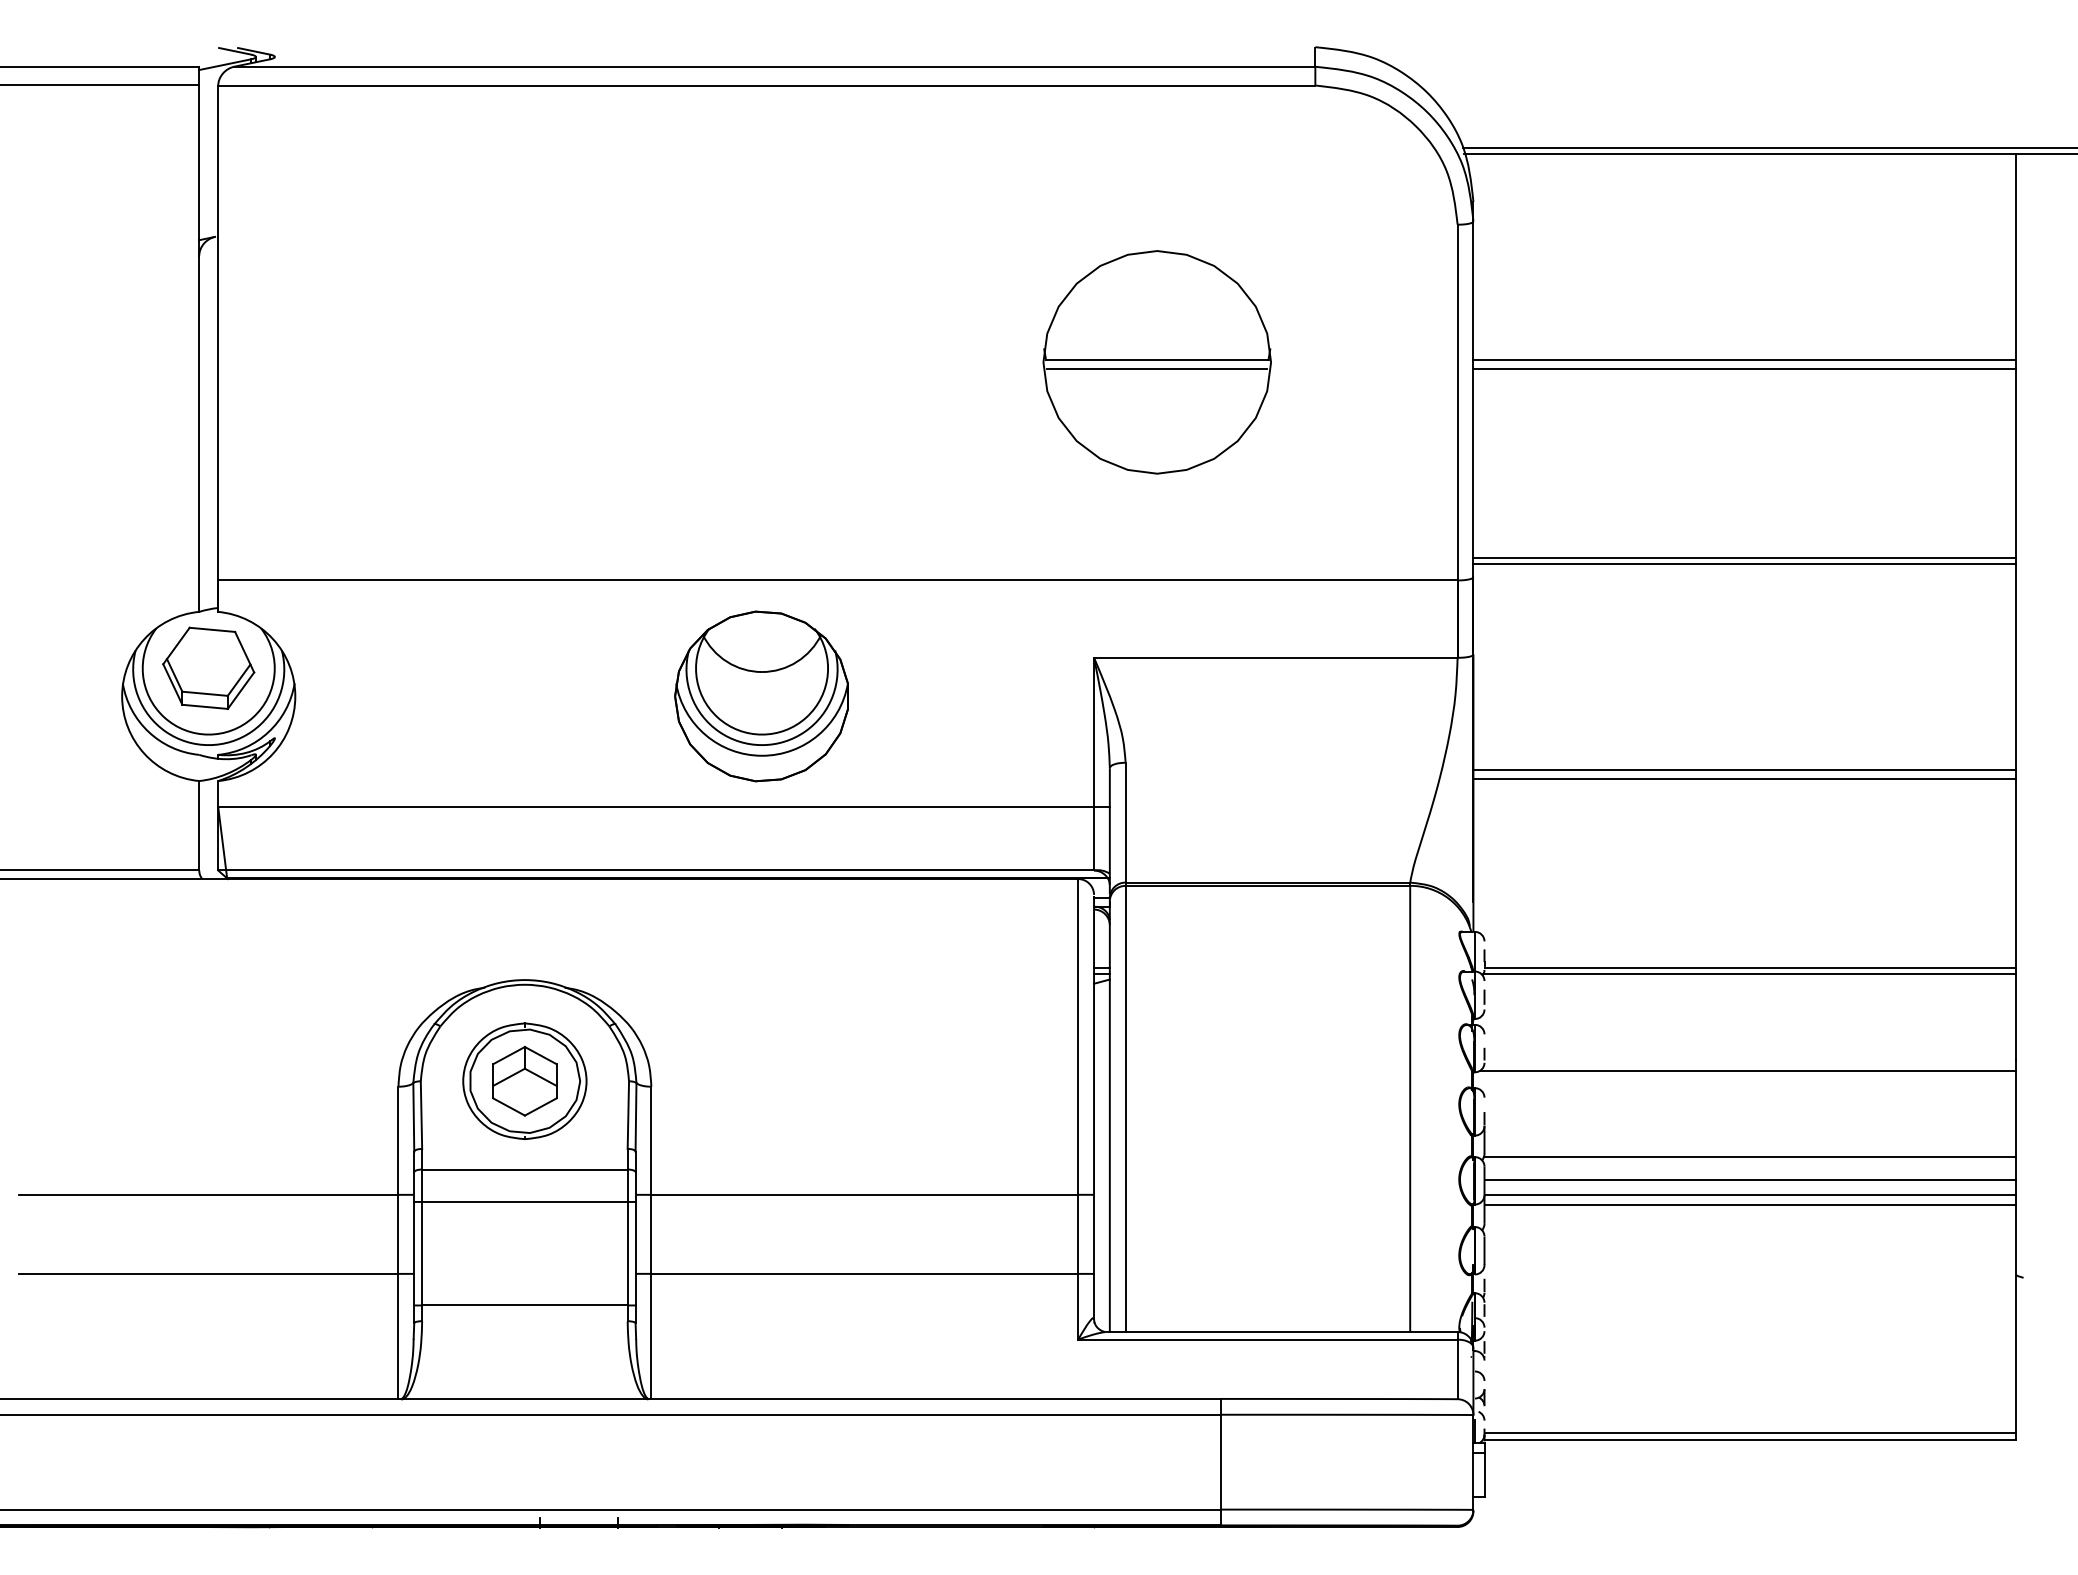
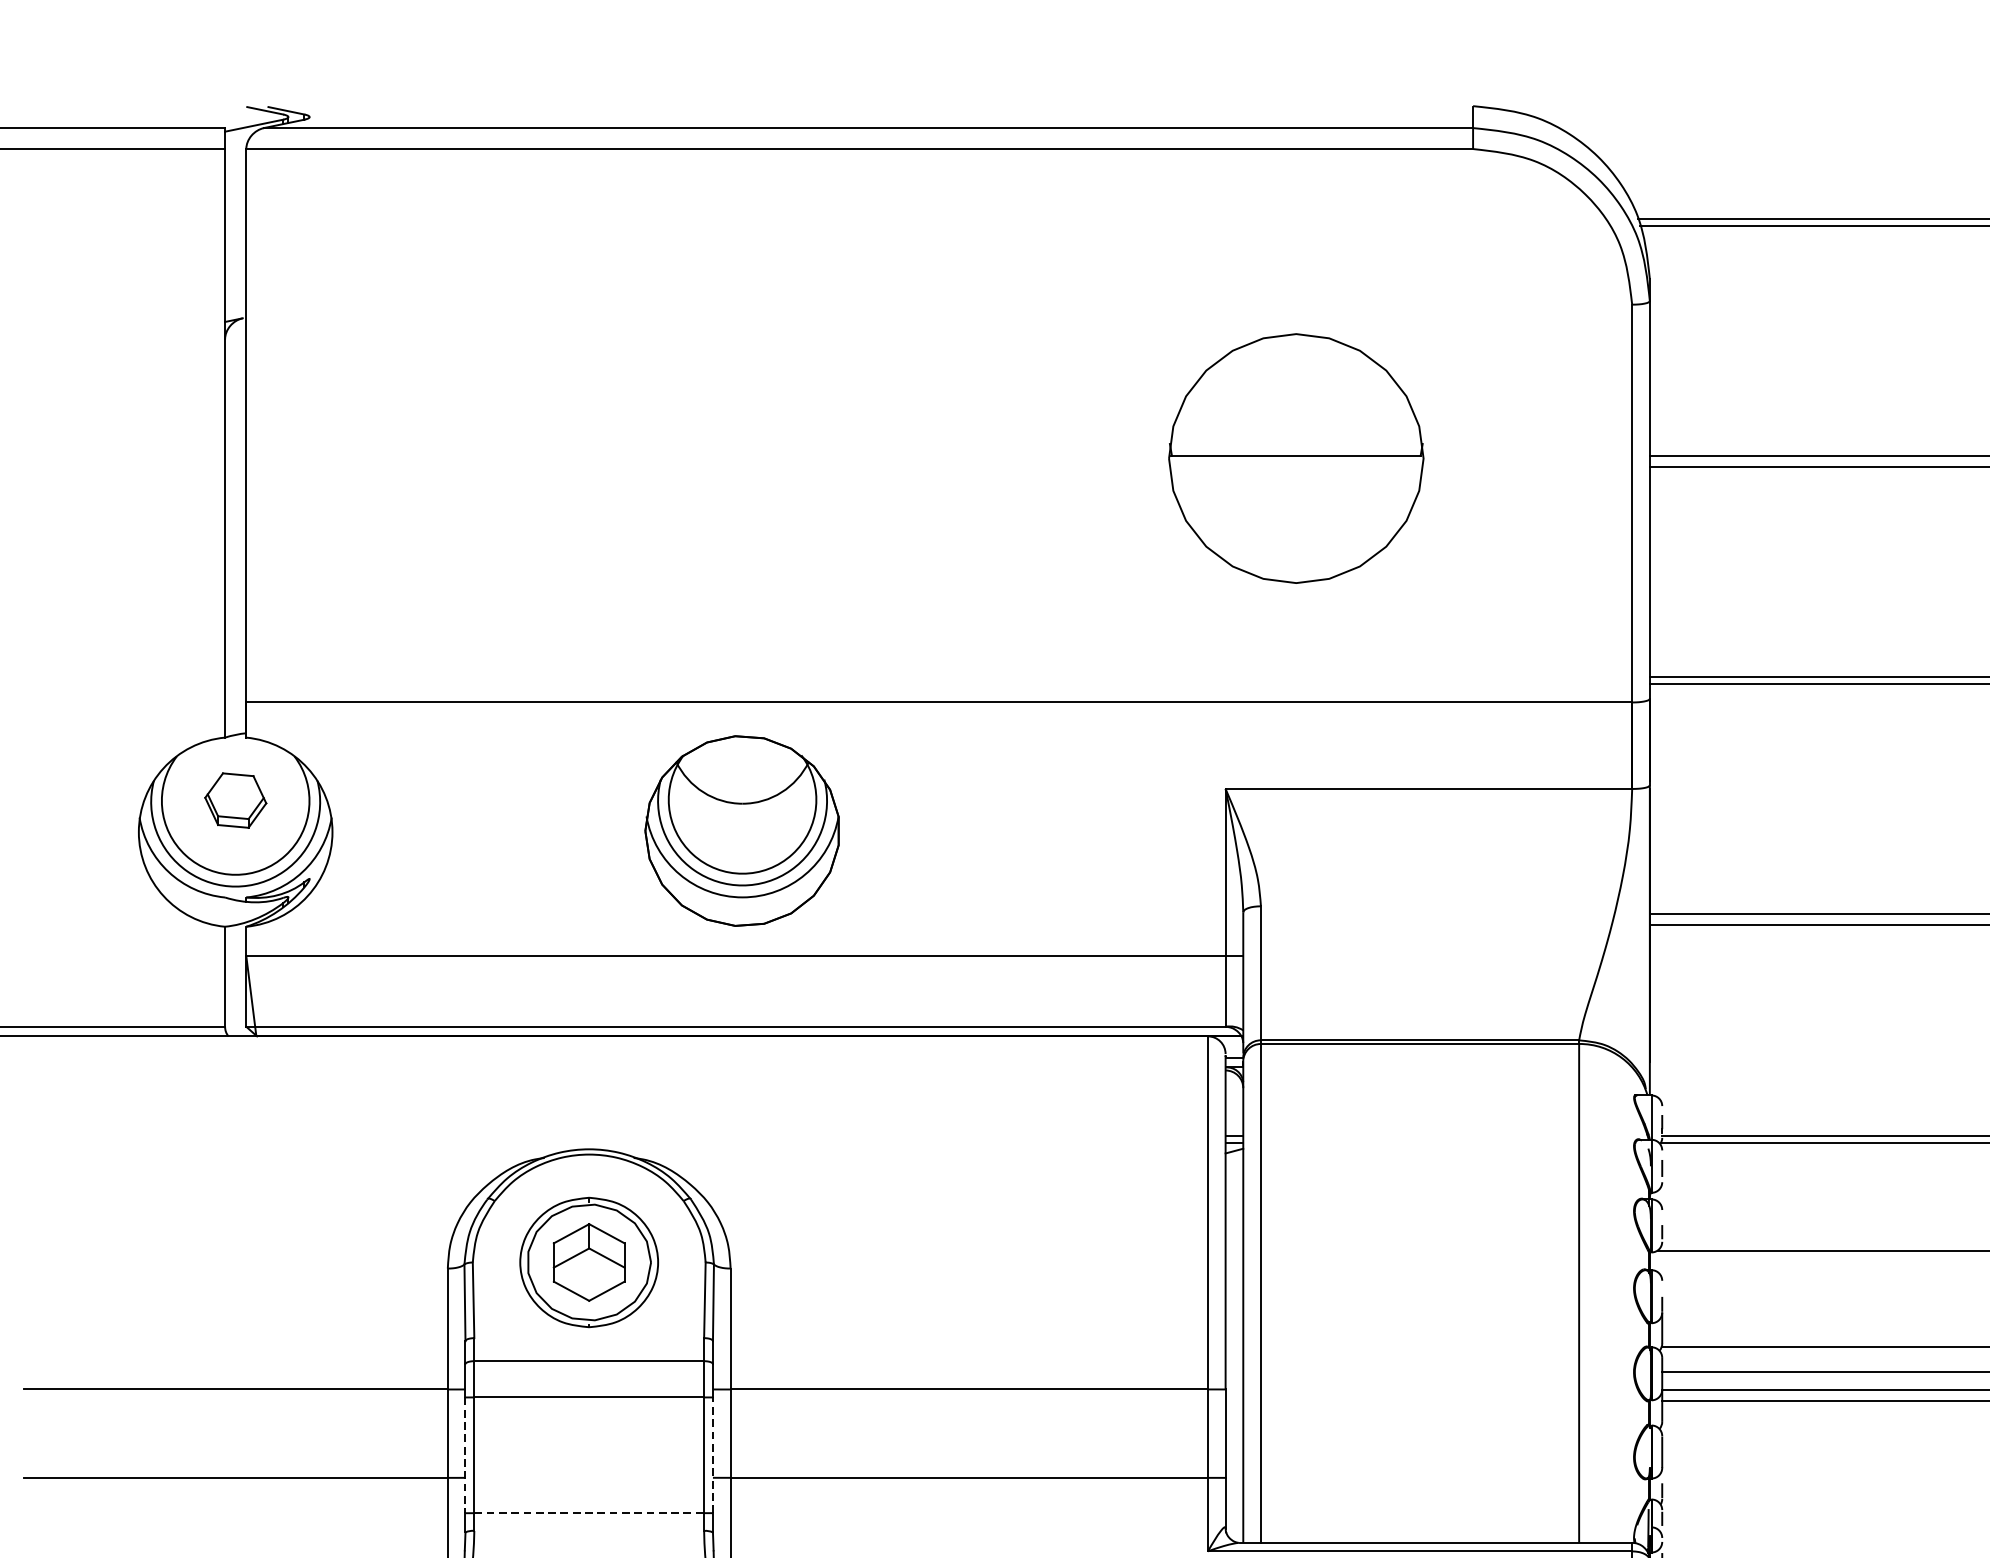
line: (1157, 369) -> (1296, 466), removed
part: (208, 667) -> (235, 799), size x0.6
part: (761, 696) -> (741, 831), moved
line: (414, 1253) -> (465, 1455), solid -> dashed
line: (635, 1253) -> (712, 1455), solid -> dashed
line: (524, 1305) -> (588, 1513), solid -> dashed

